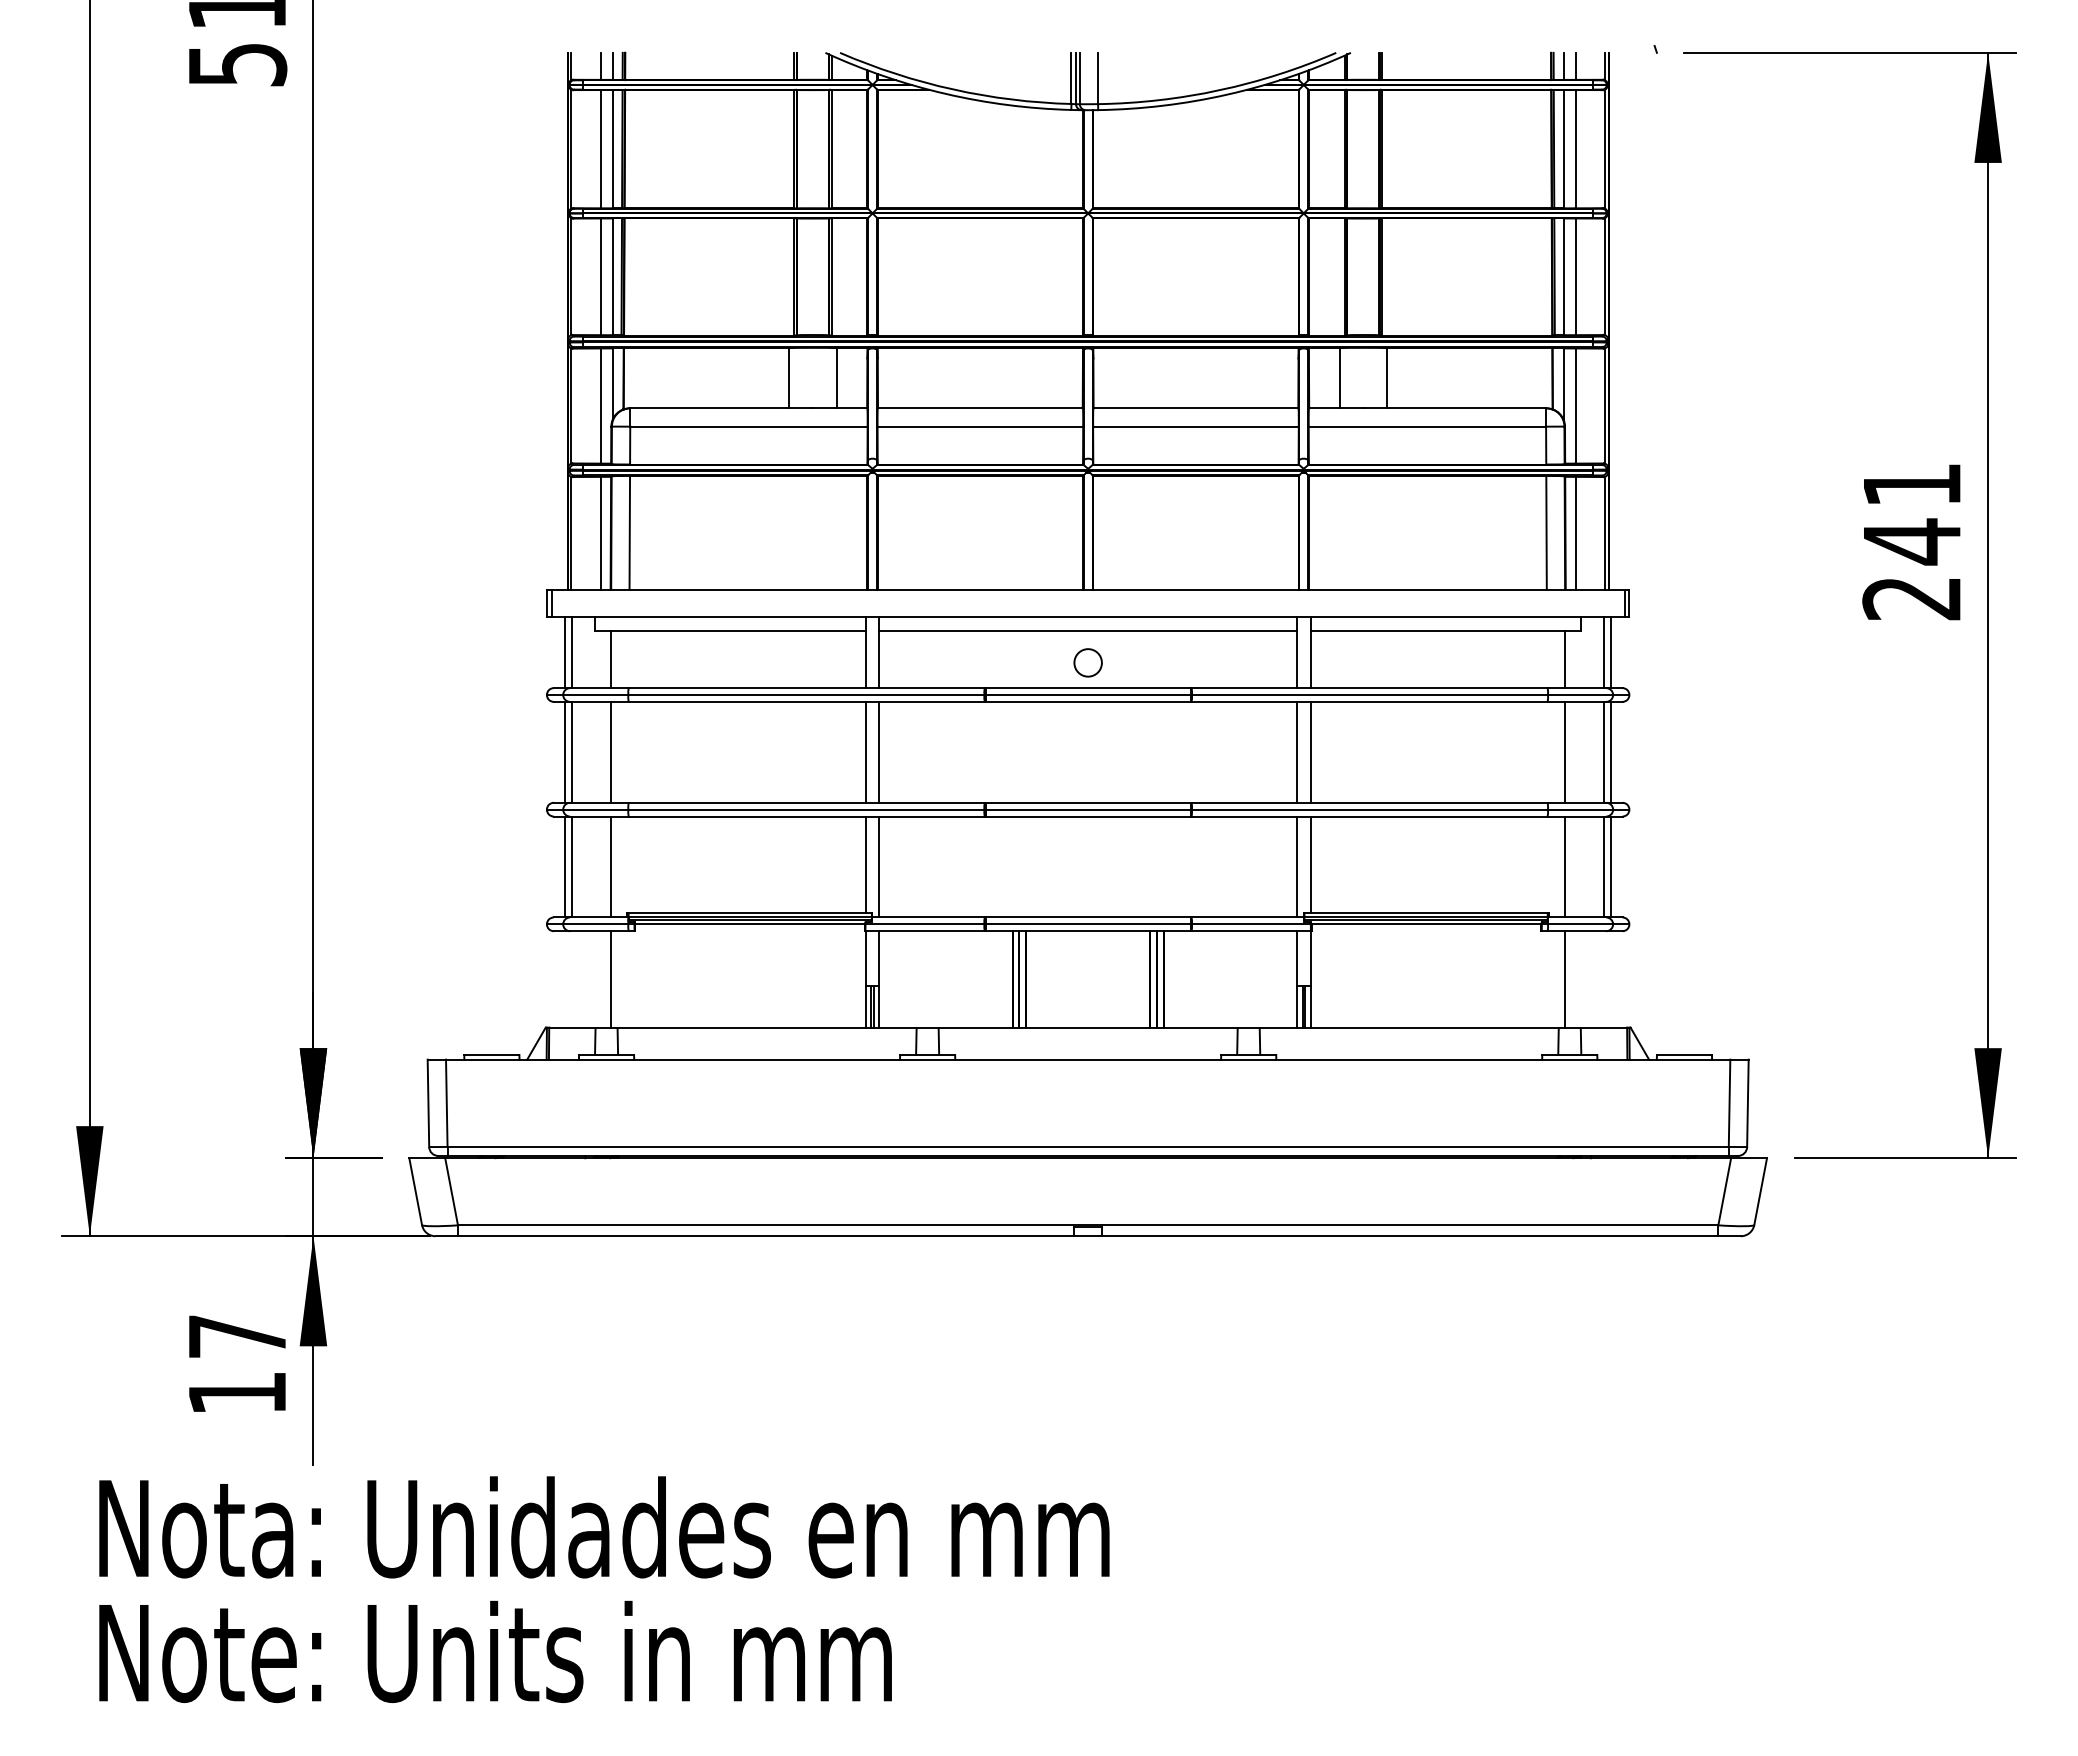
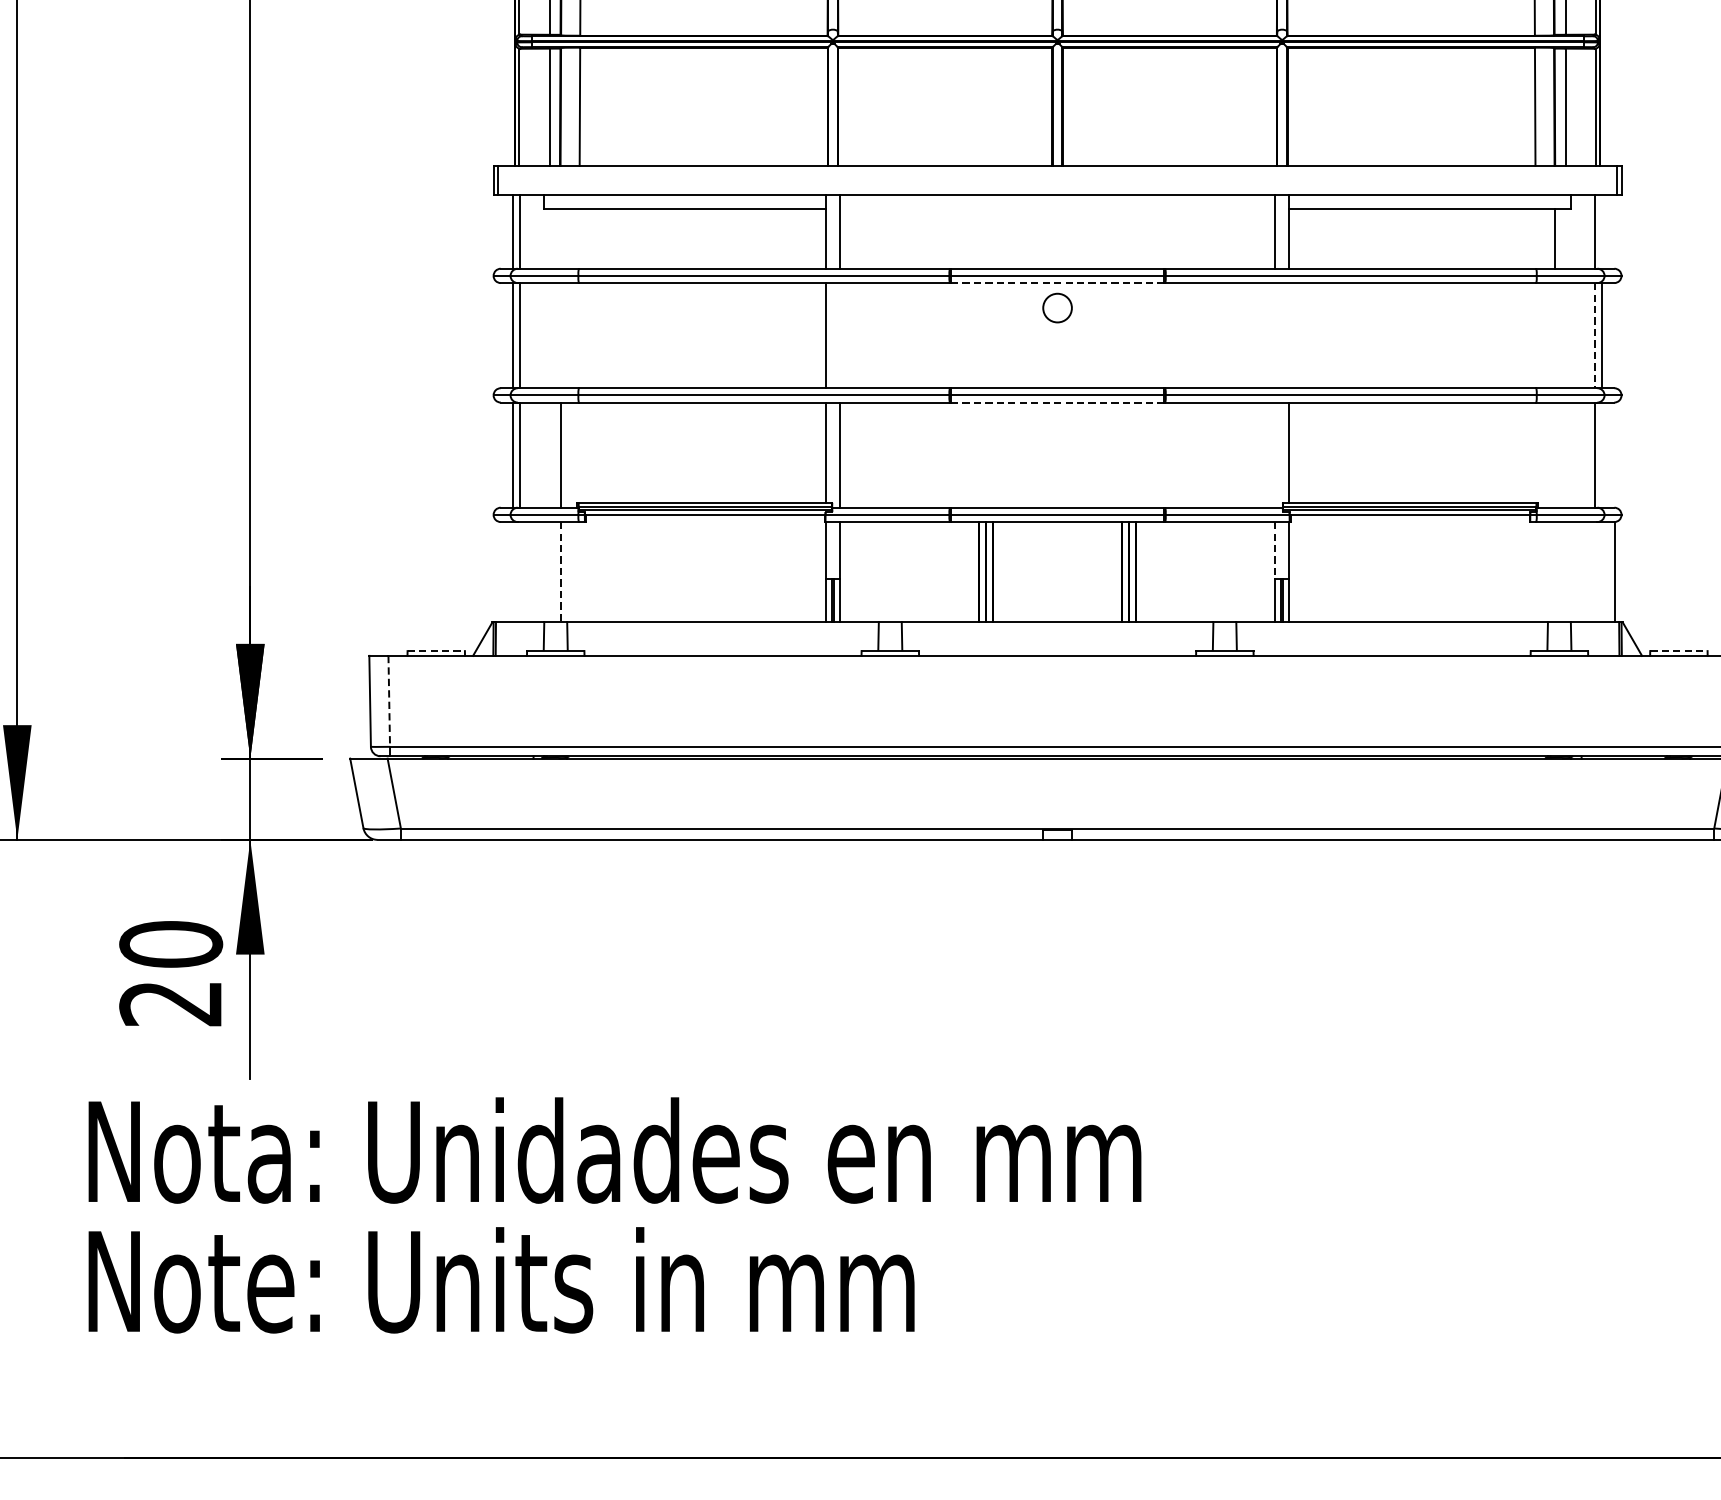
line: (1087, 630) -> (1056, 208), removed
line: (1611, 652) -> (1602, 231), removed
line: (611, 659) -> (560, 238), removed
circle: (1087, 662) -> (1056, 307), moved
line: (1088, 701) -> (1057, 282), solid -> dashed
line: (611, 751) -> (560, 334), removed
line: (879, 751) -> (840, 334), removed
line: (1296, 751) -> (1274, 334), removed
line: (1310, 751) -> (1289, 334), removed
line: (1565, 751) -> (1554, 334), removed
line: (1604, 752) -> (1595, 335), solid -> dashed
line: (1088, 816) -> (1057, 402), solid -> dashed
line: (1296, 866) -> (1274, 454), removed
line: (1565, 866) -> (1554, 454), removed
line: (1611, 866) -> (1602, 454), removed
line: (1296, 958) -> (1274, 550), solid -> dashed
line: (611, 979) -> (560, 572), solid -> dashed
line: (1565, 979) -> (1615, 572), moved
line: (491, 1055) -> (435, 651), solid -> dashed
line: (1684, 1055) -> (1678, 651), solid -> dashed
line: (446, 1103) -> (388, 701), solid -> dashed
text: (237, 1364) -> (171, 973), 17 -> 20
text: (604, 1589) -> (615, 1215), moved

